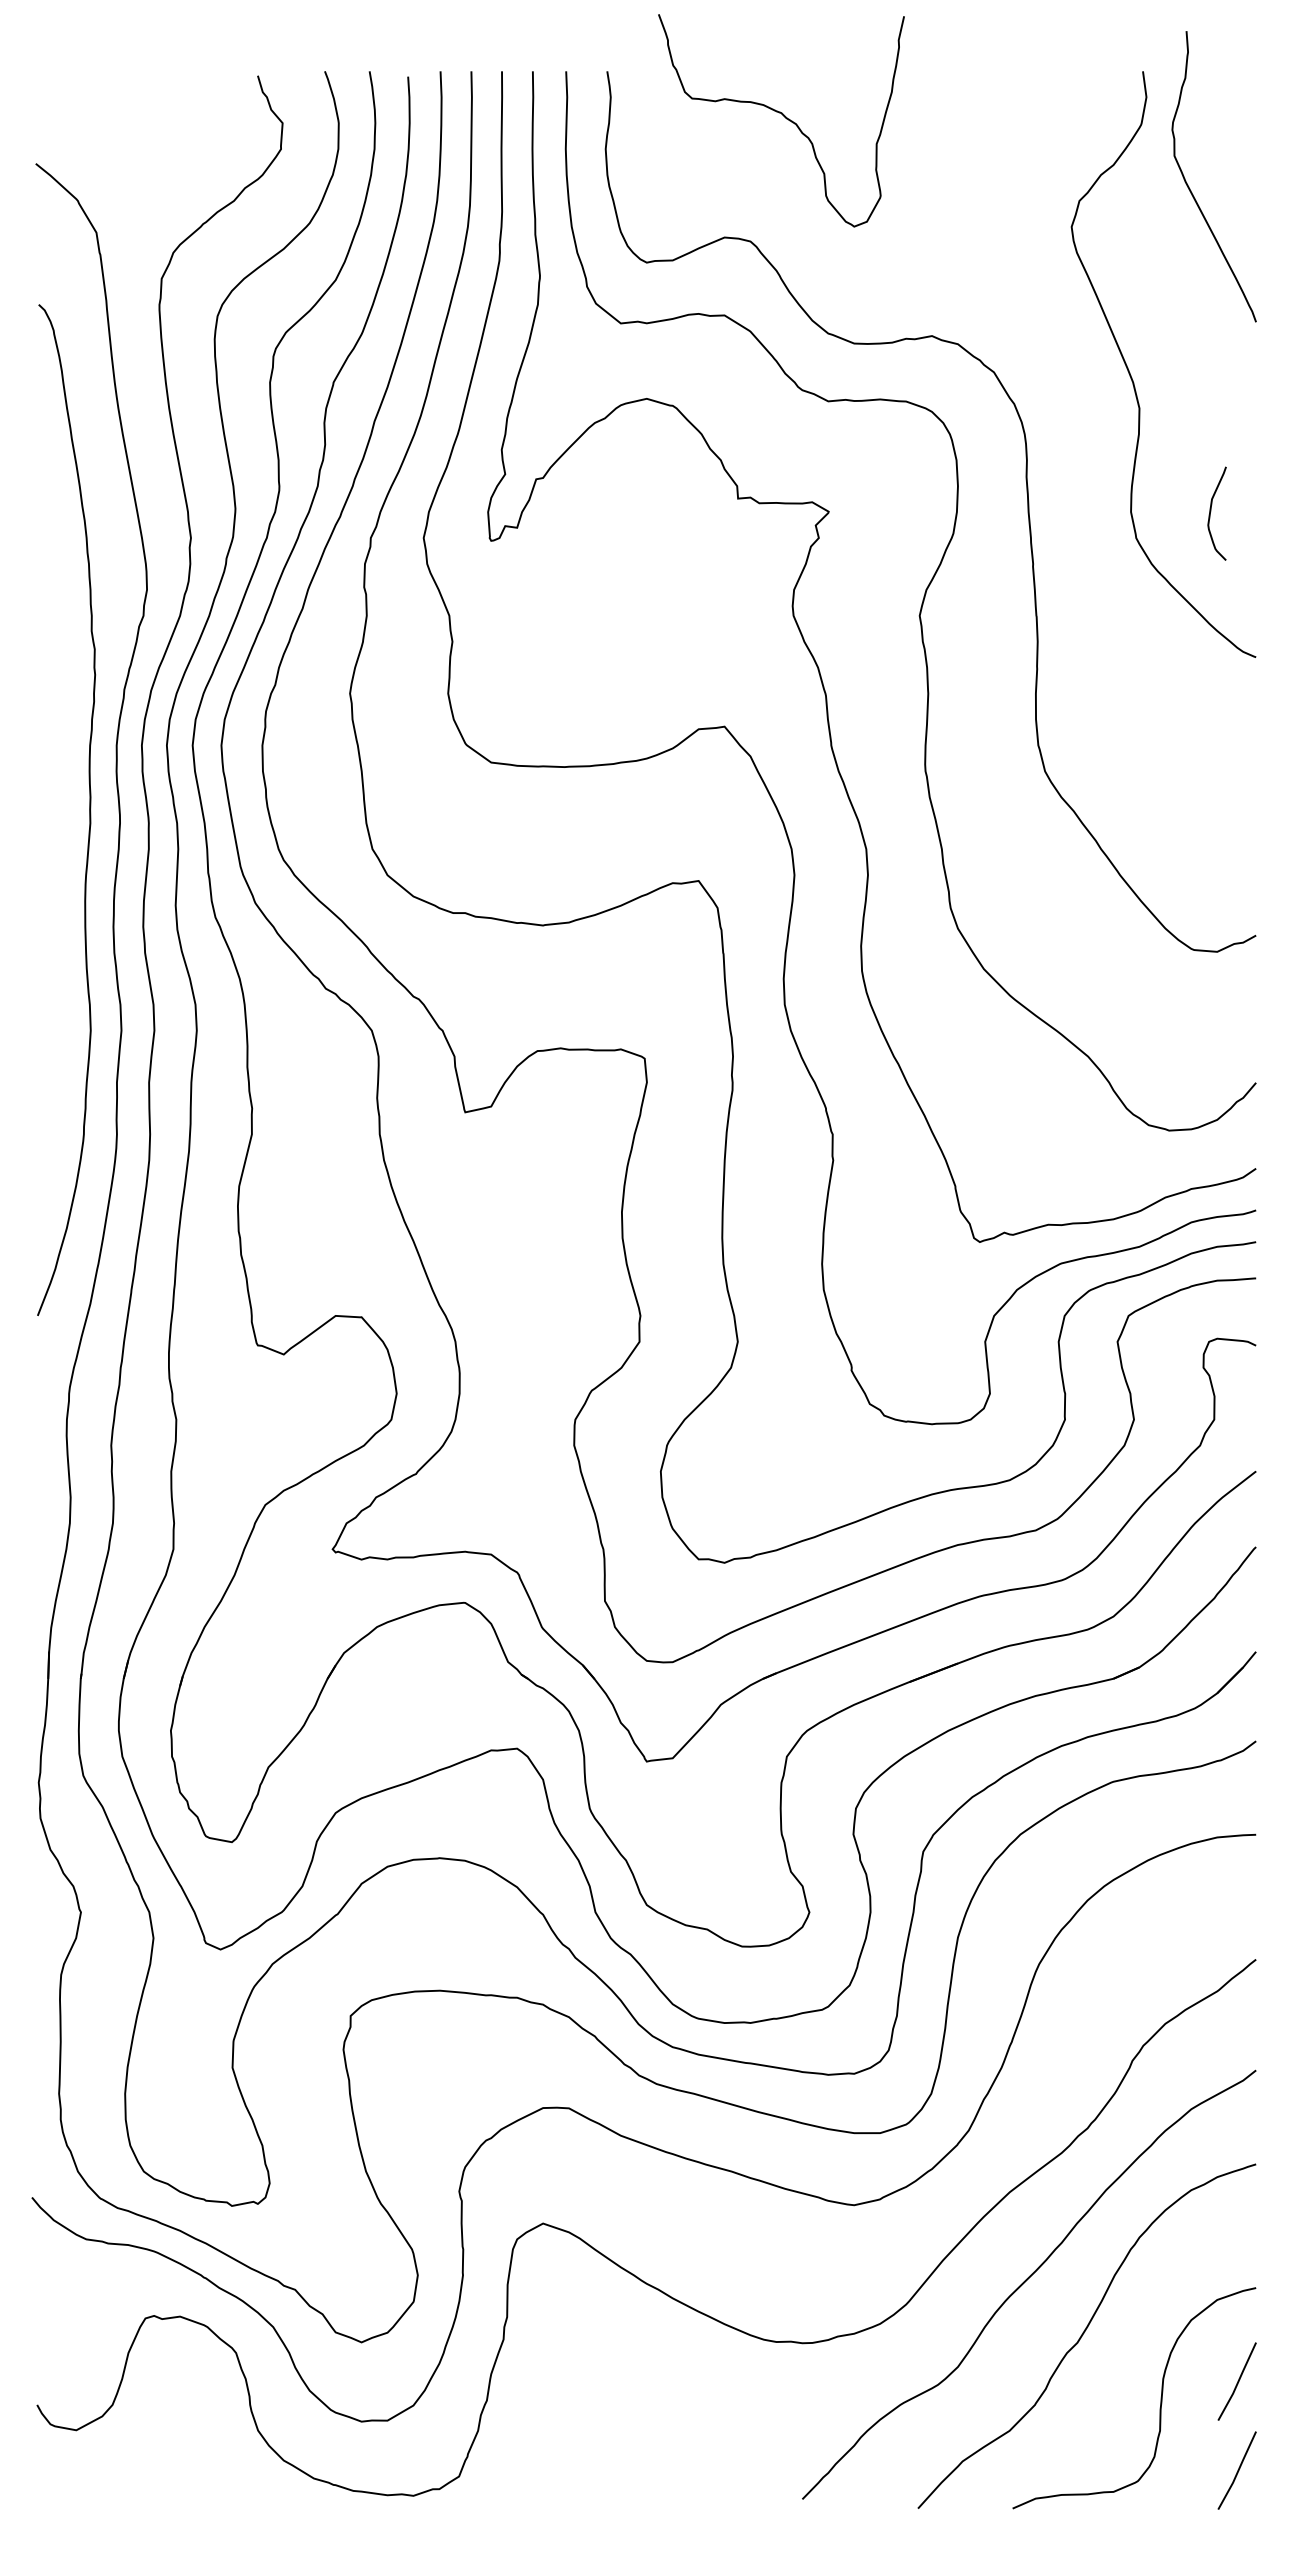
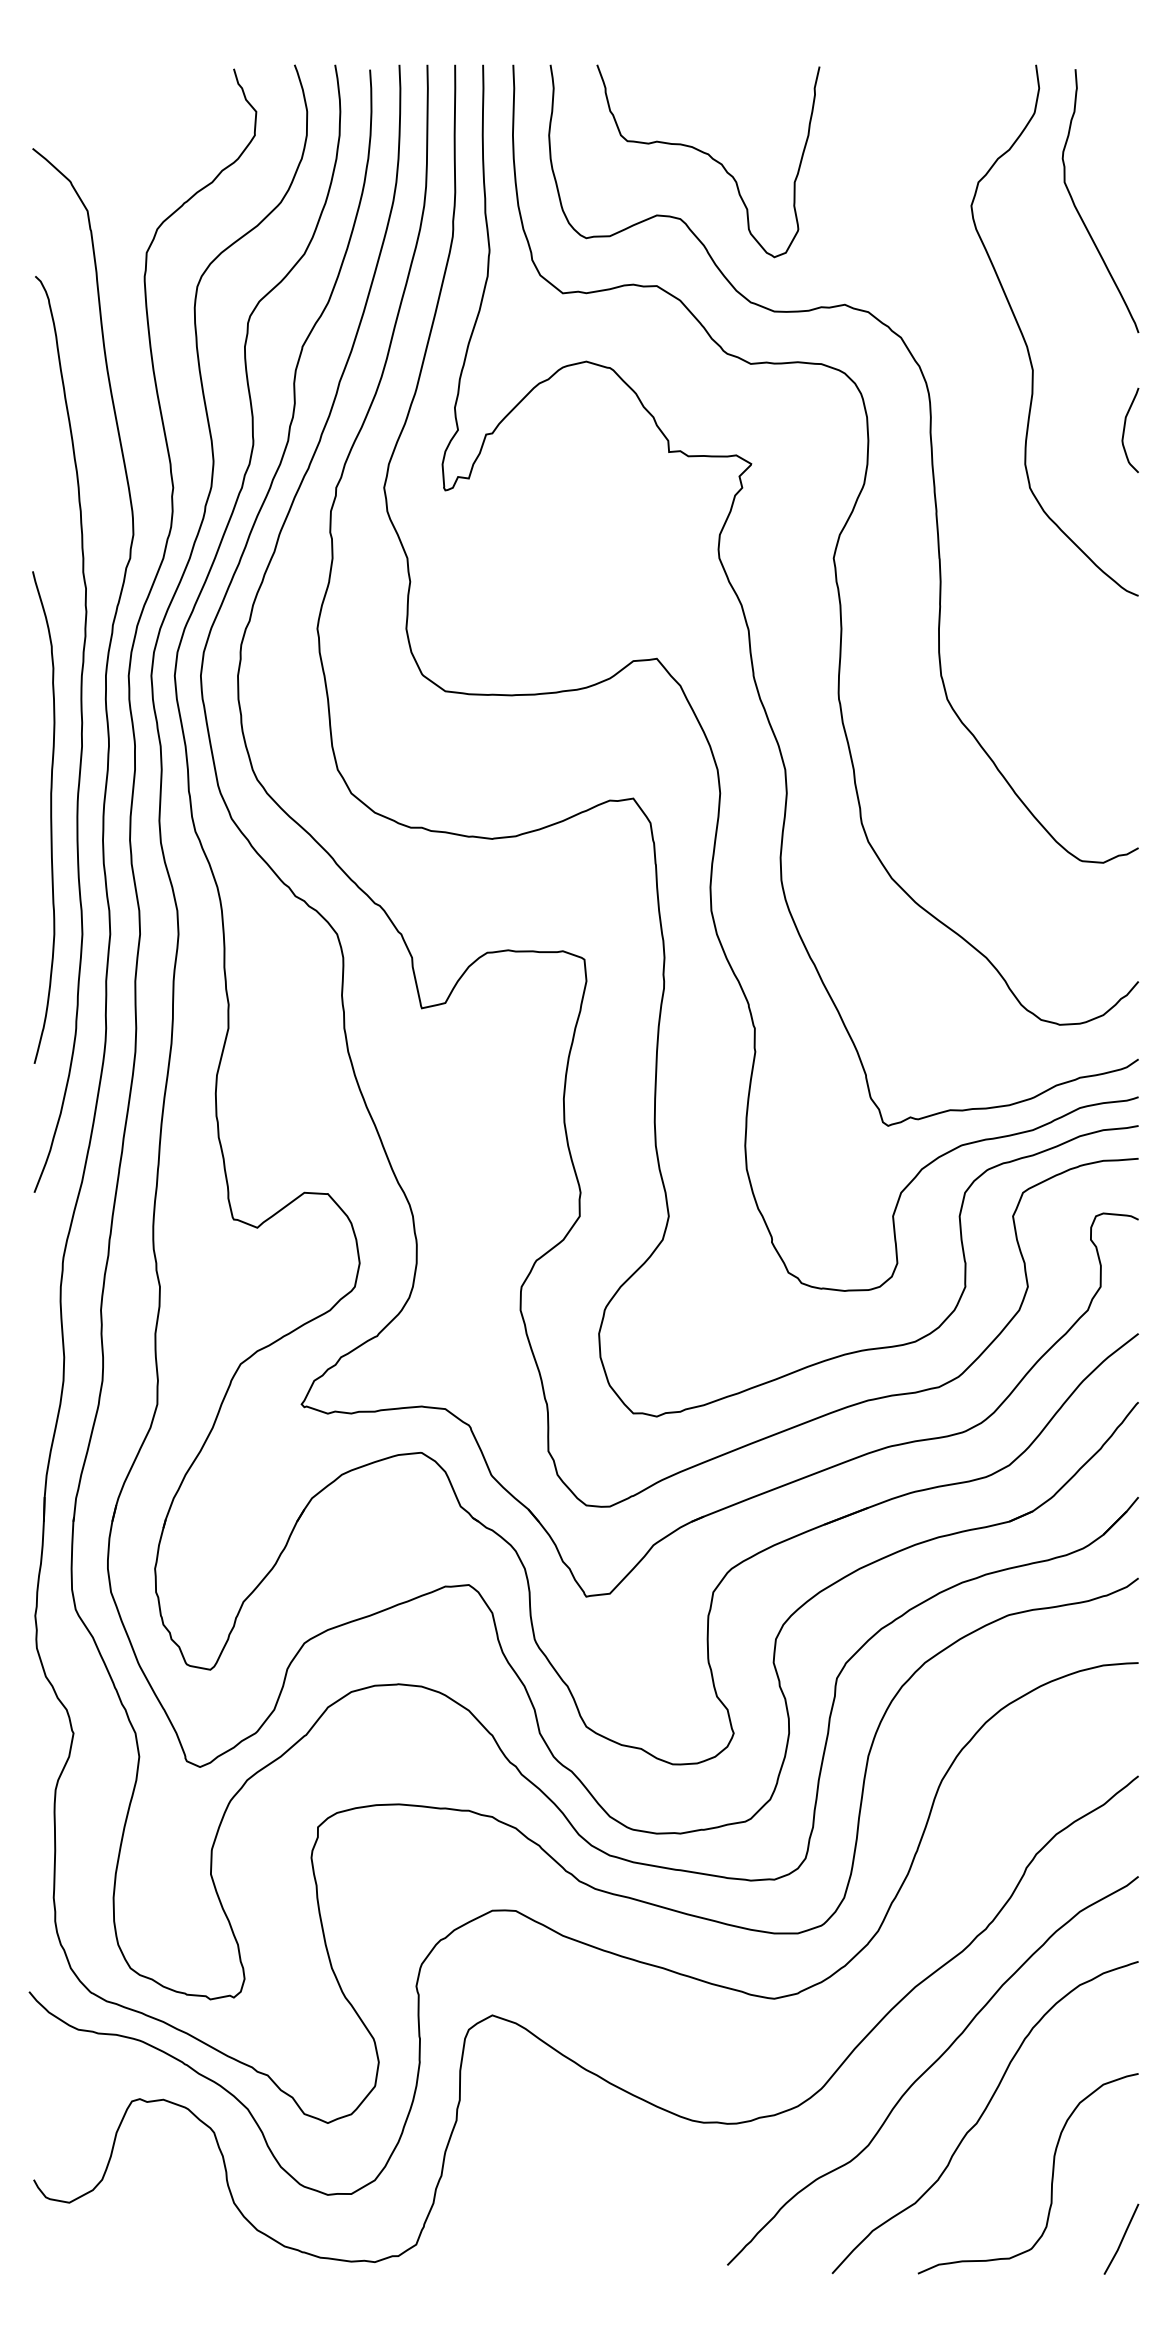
curve: (784, 117) -> (711, 158), moved
curve: (1190, 188) -> (1079, 211), moved
curve: (1211, 511) -> (1125, 428), moved
curve: (55, 901) -> (50, 817), added
line: (1237, 2381) -> (1121, 2158), removed

